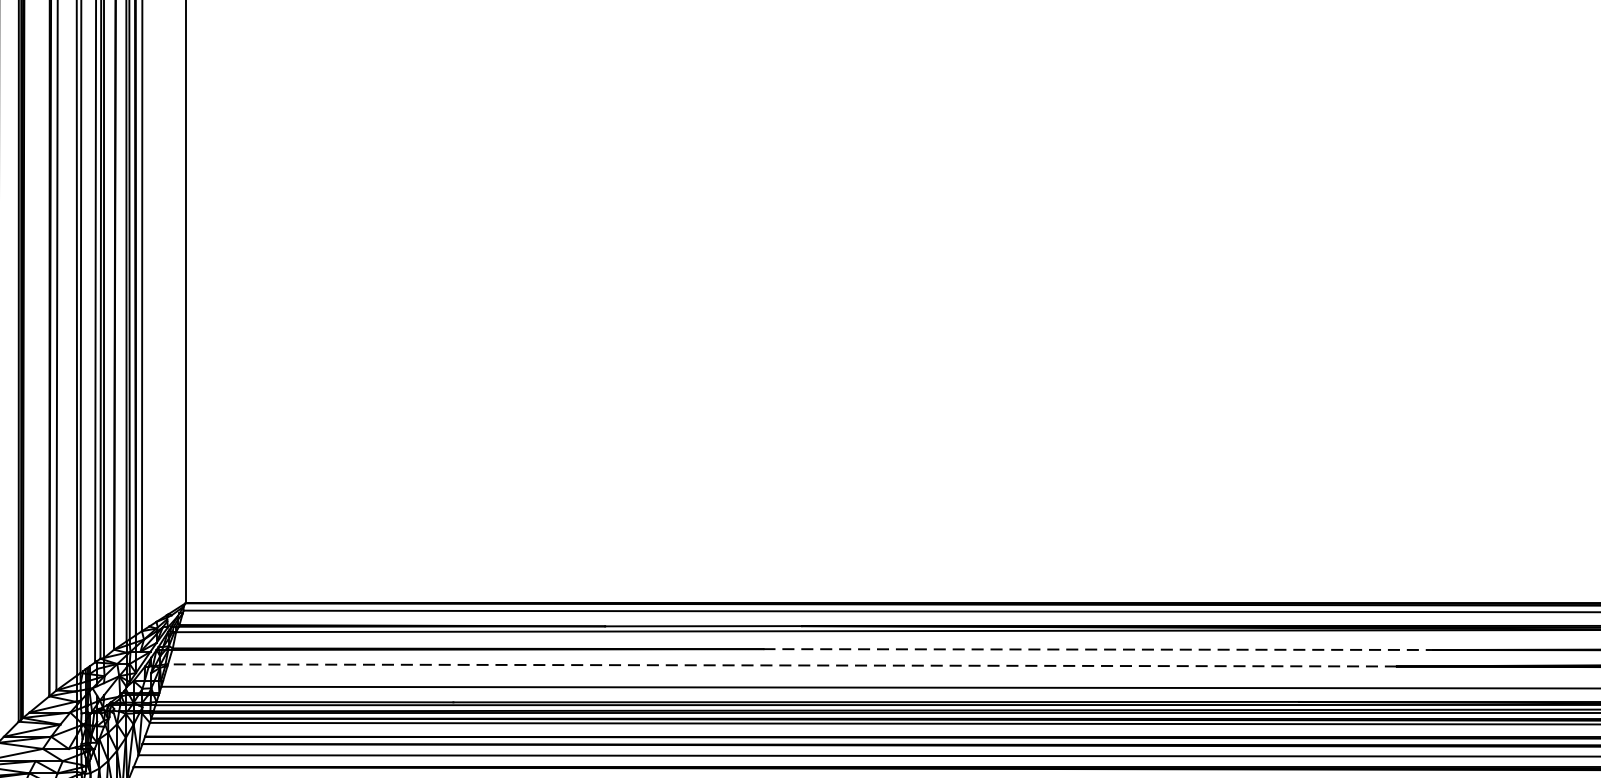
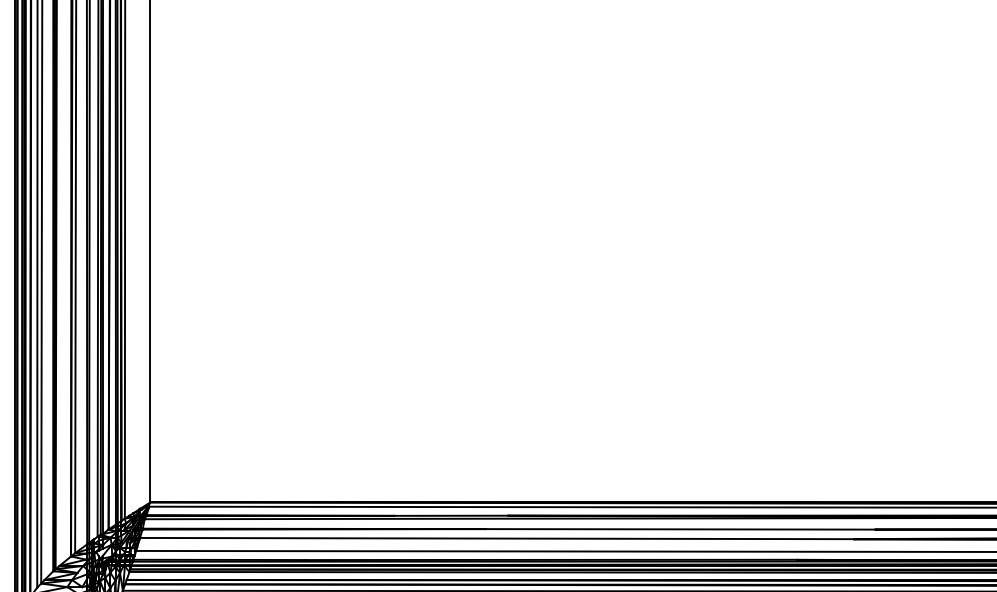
line: (1097, 649) -> (680, 529), dashed -> solid
line: (781, 665) -> (496, 538), dashed -> solid

